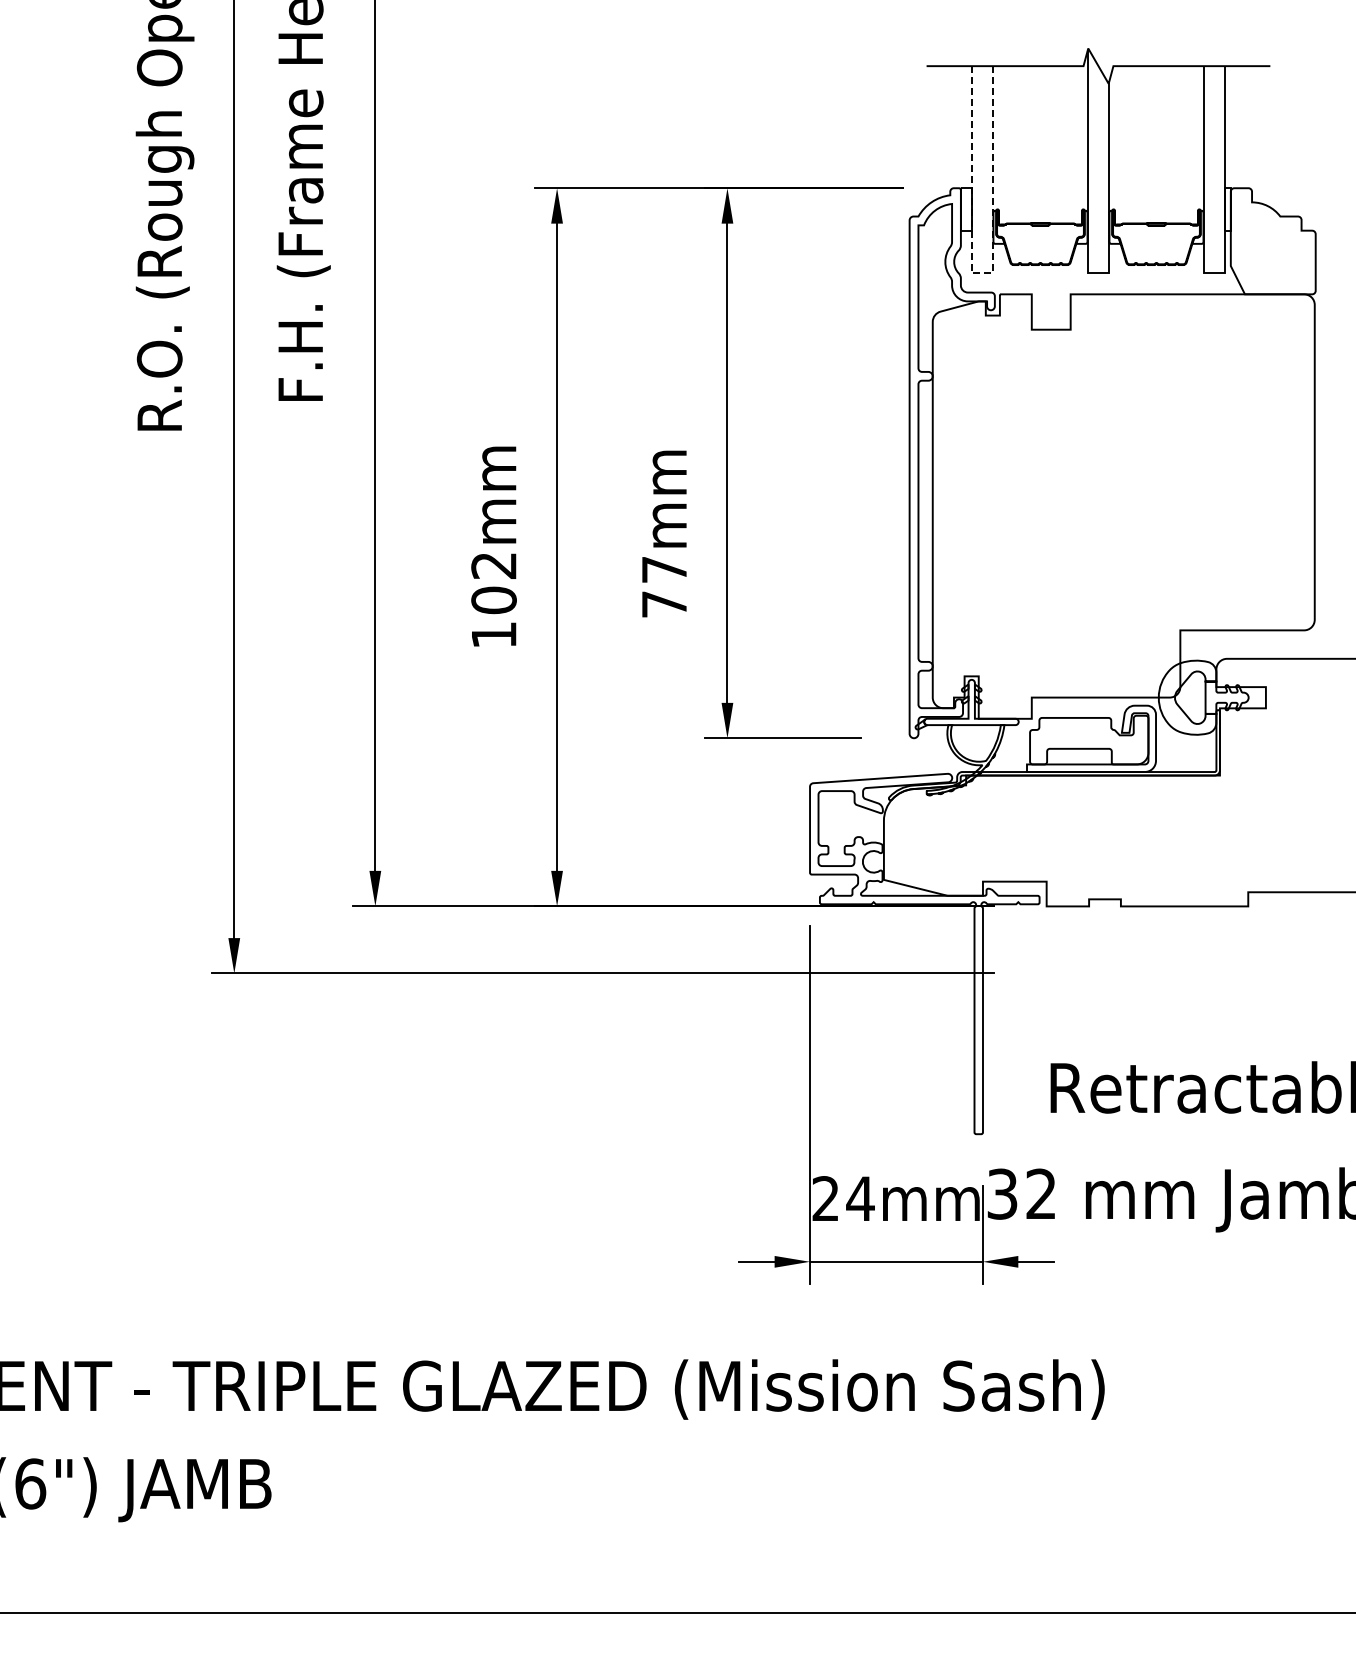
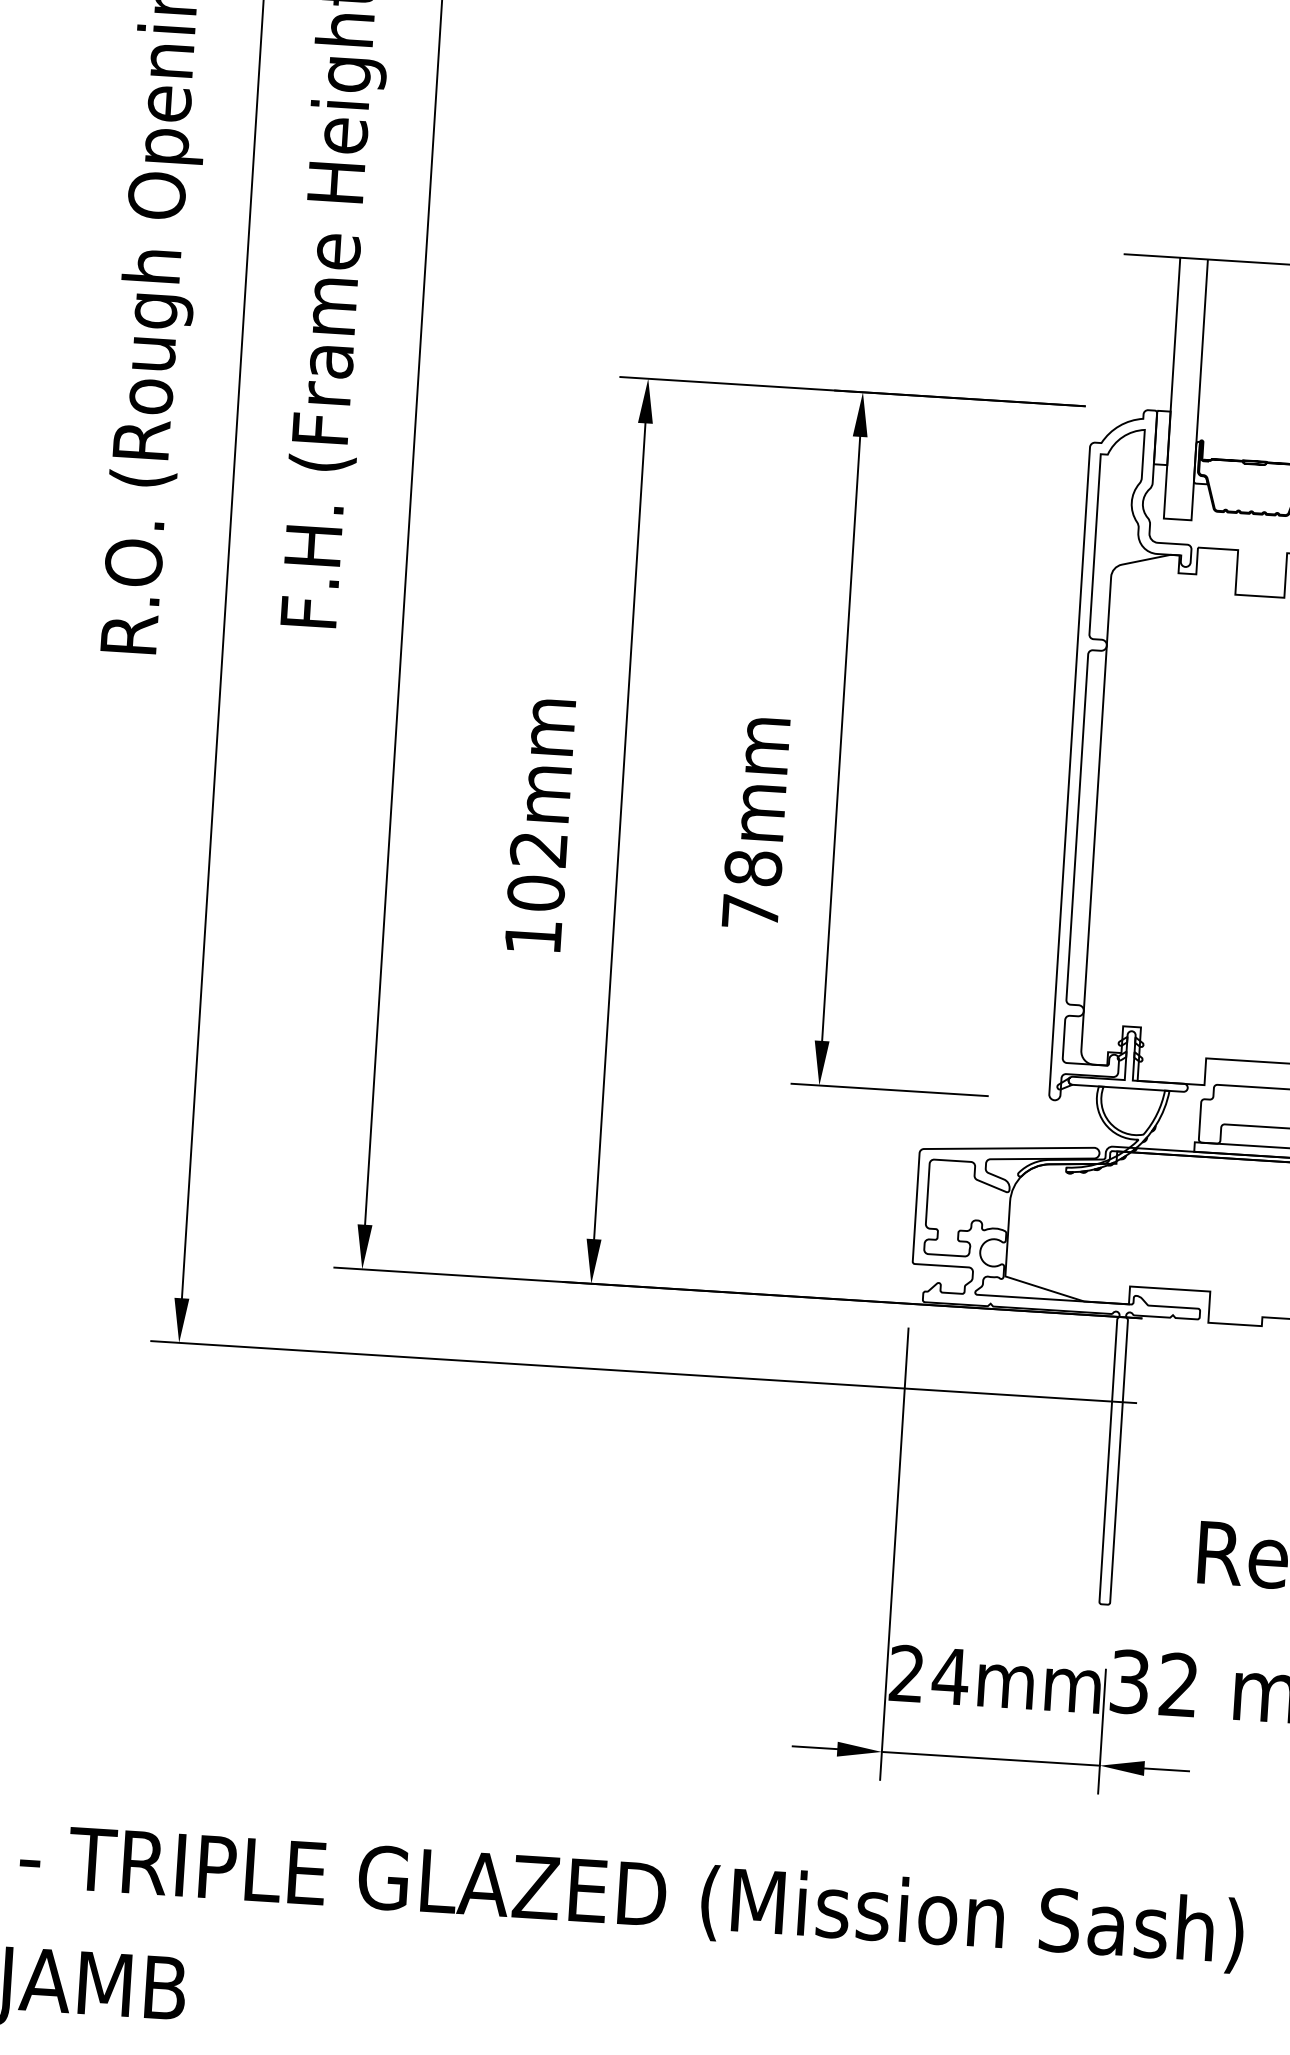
line: (982, 273) -> (1177, 519), dashed -> solid
text: (664, 569) -> (753, 867), 77mm -> 78mm

